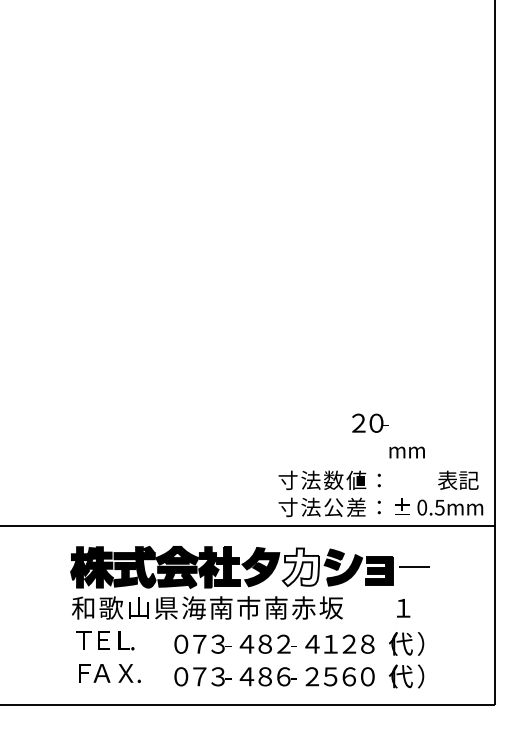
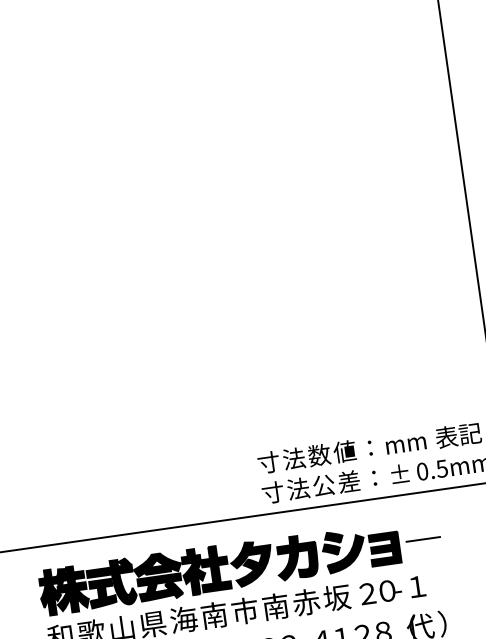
text: (370, 422) -> (380, 591), moved
text: (406, 452) -> (405, 445), moved
fill: (300, 567) -> (296, 557), added

